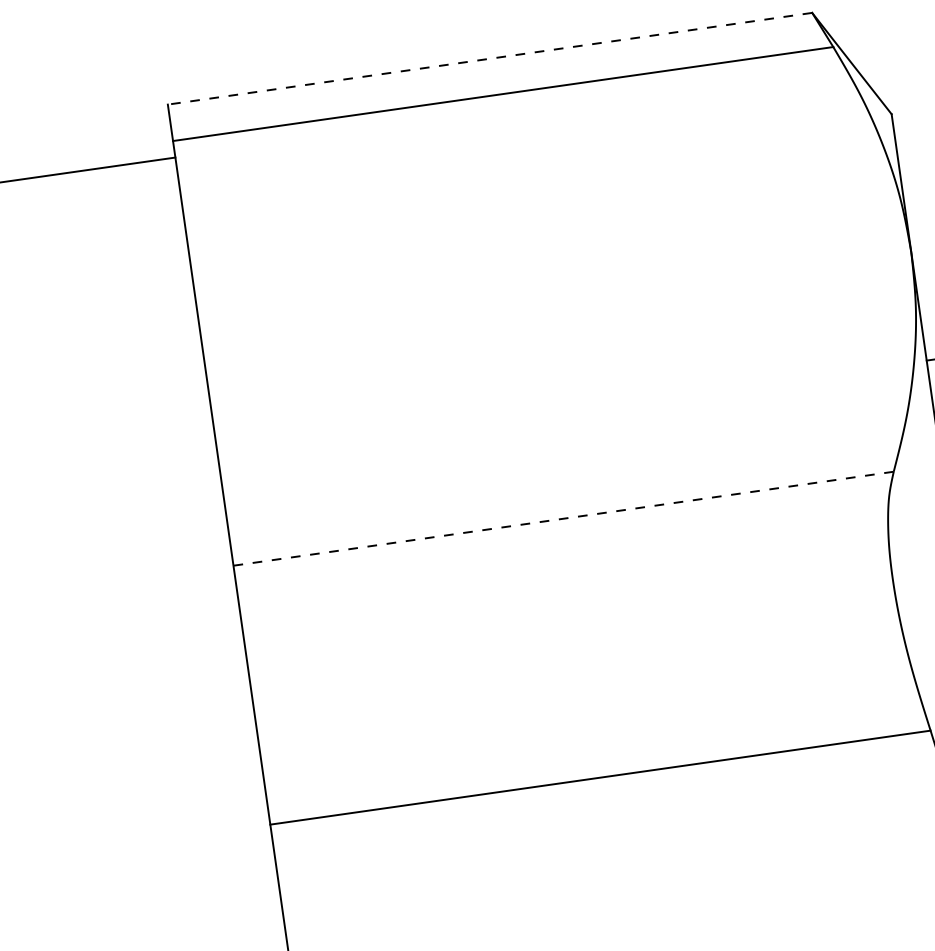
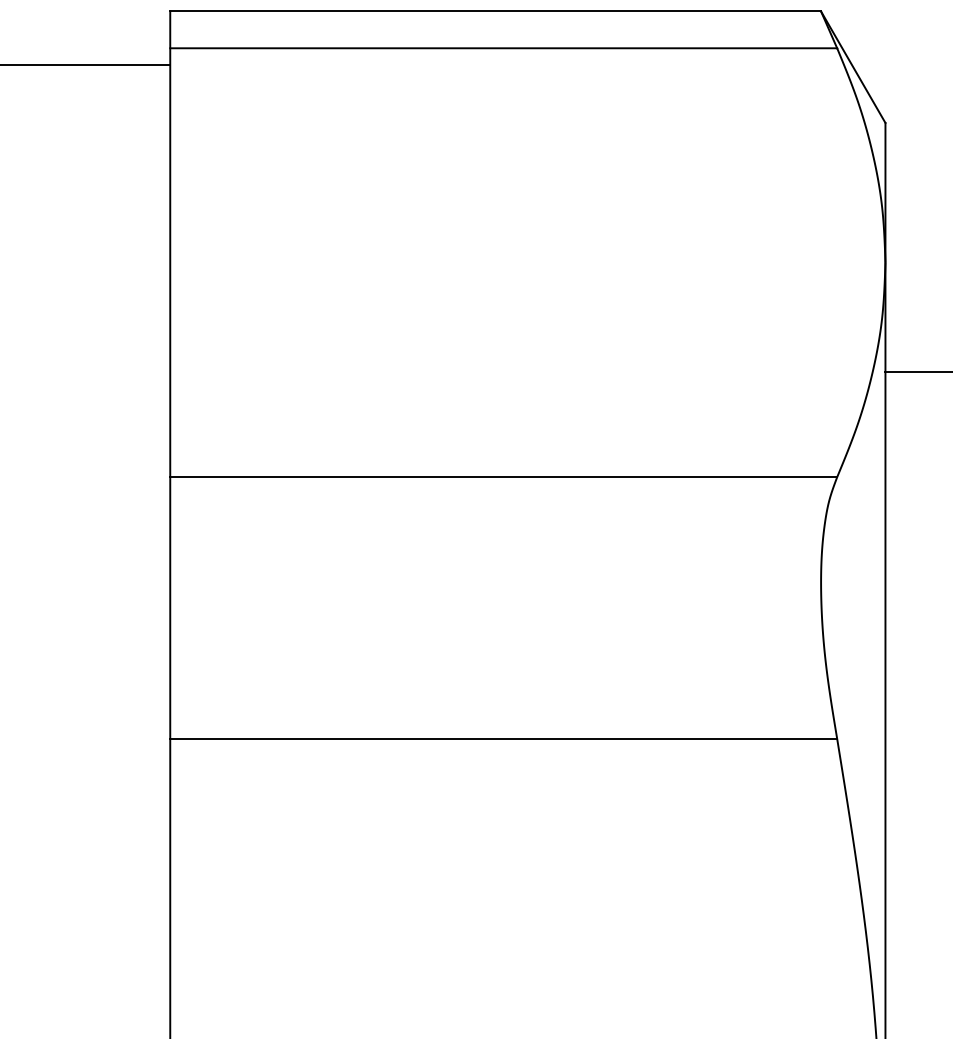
line: (489, 58) -> (495, 11), dashed -> solid
line: (563, 519) -> (503, 477), dashed -> solid

